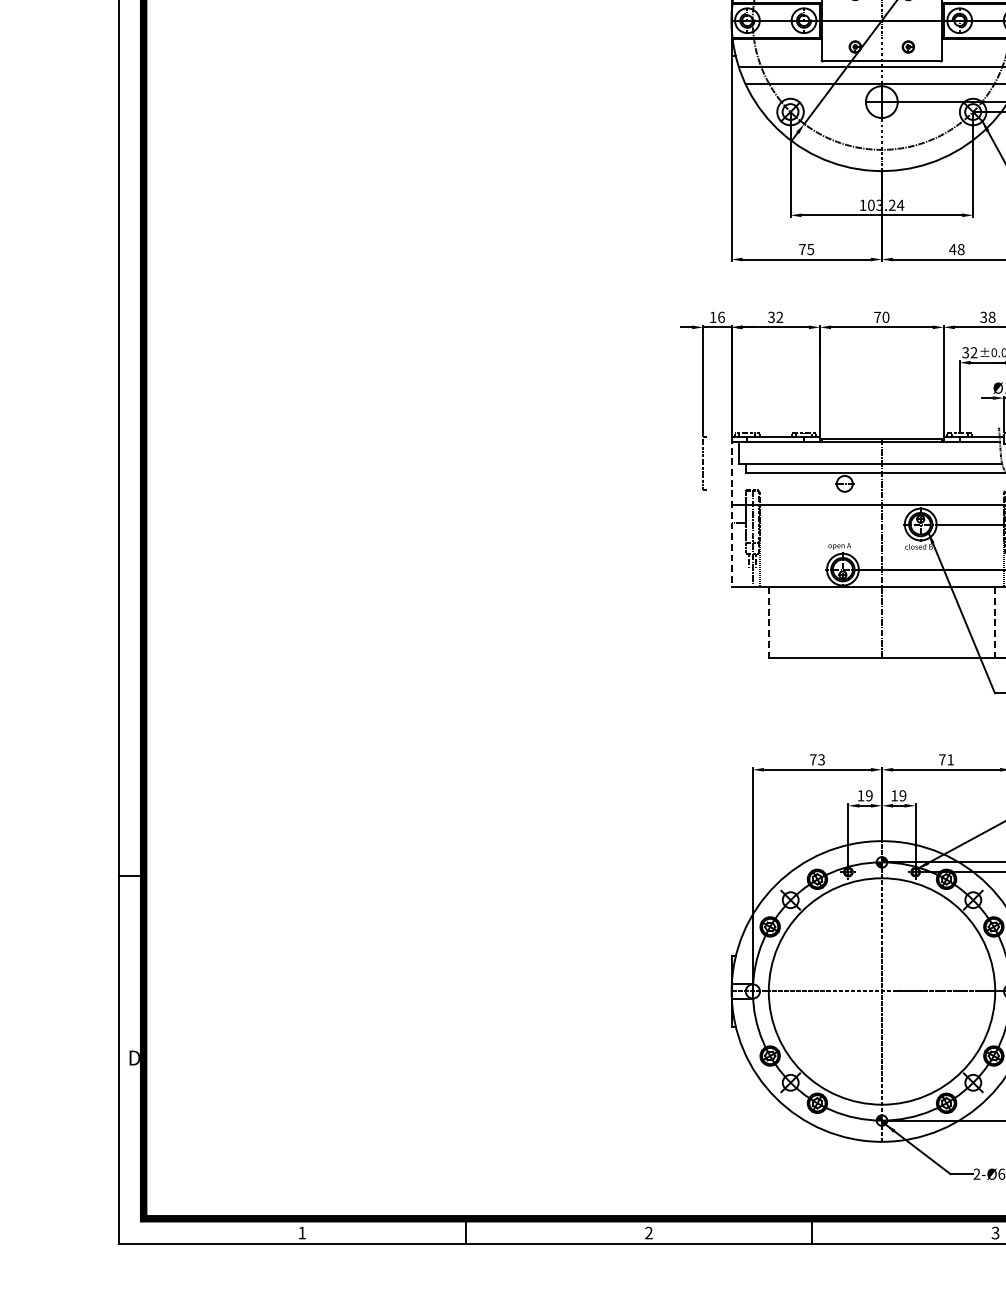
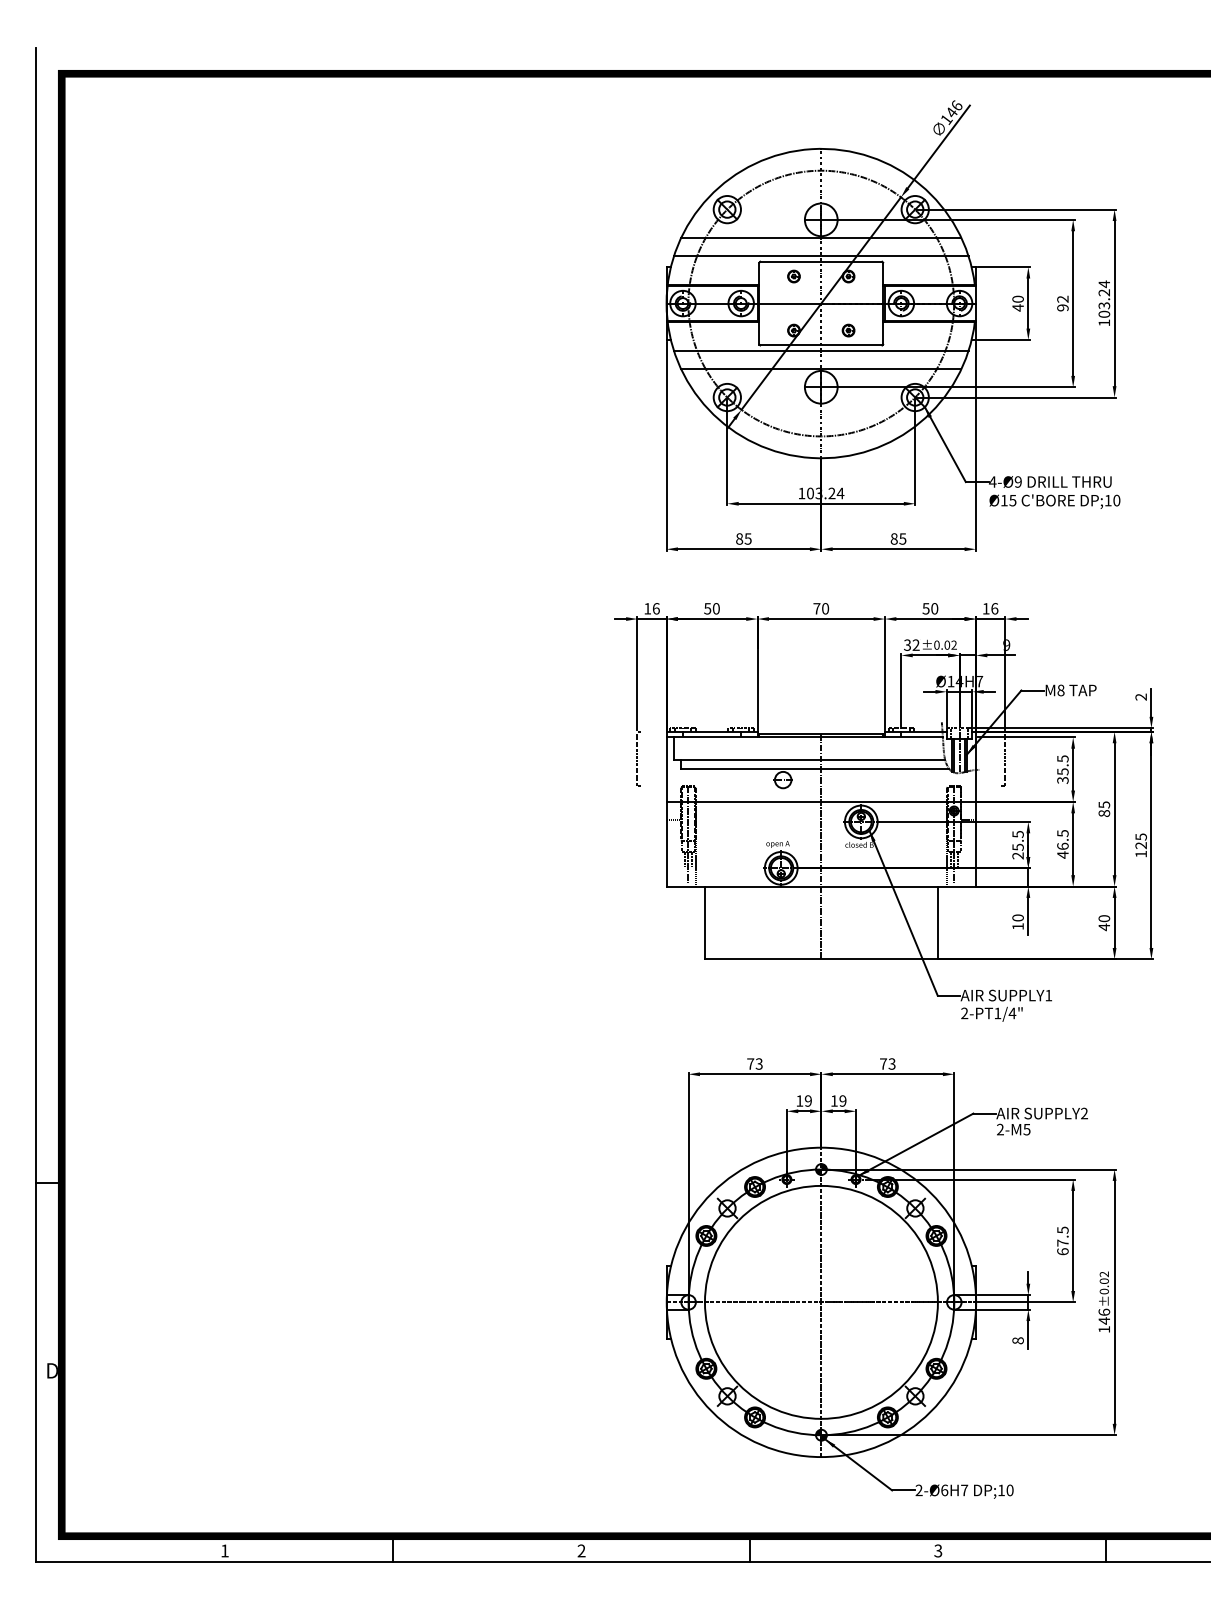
text: (802, 249) -> (739, 538), 75 -> 85
text: (956, 249) -> (898, 538), 48 -> 85
text: (775, 317) -> (711, 608), 32 -> 50
text: (987, 317) -> (930, 608), 38 -> 50
line: (731, 512) -> (666, 809), dashed -> solid
line: (768, 623) -> (704, 923), dashed -> solid
line: (994, 623) -> (937, 923), dashed -> solid
text: (950, 759) -> (891, 1063), 71 -> 73

